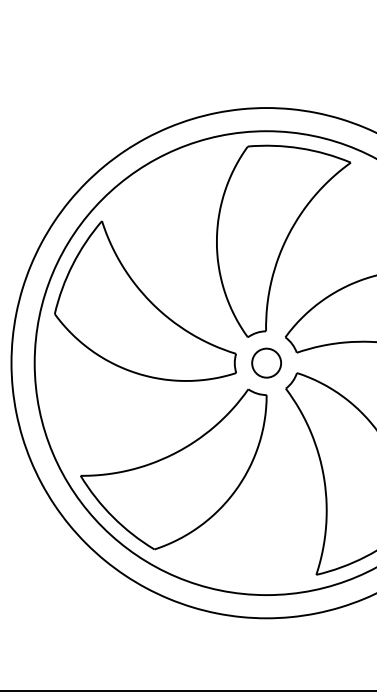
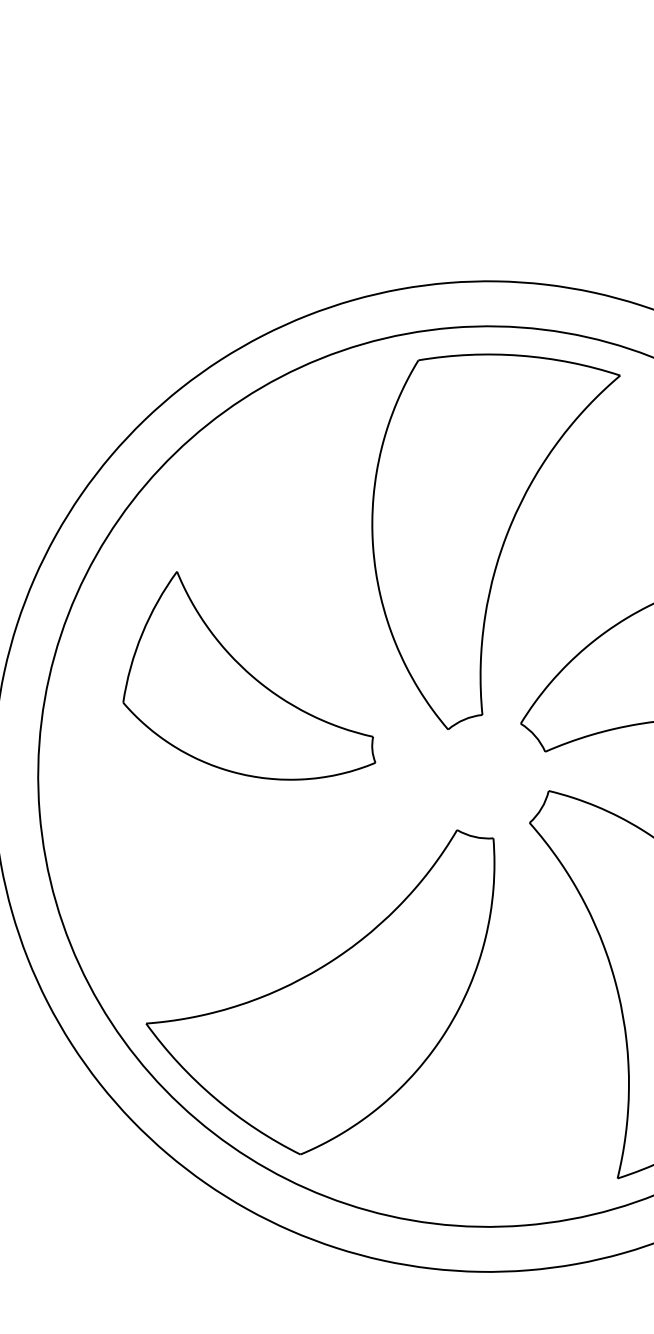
part: (145, 300) -> (244, 674), size x0.7
circle: (266, 362) -> (488, 775), removed

